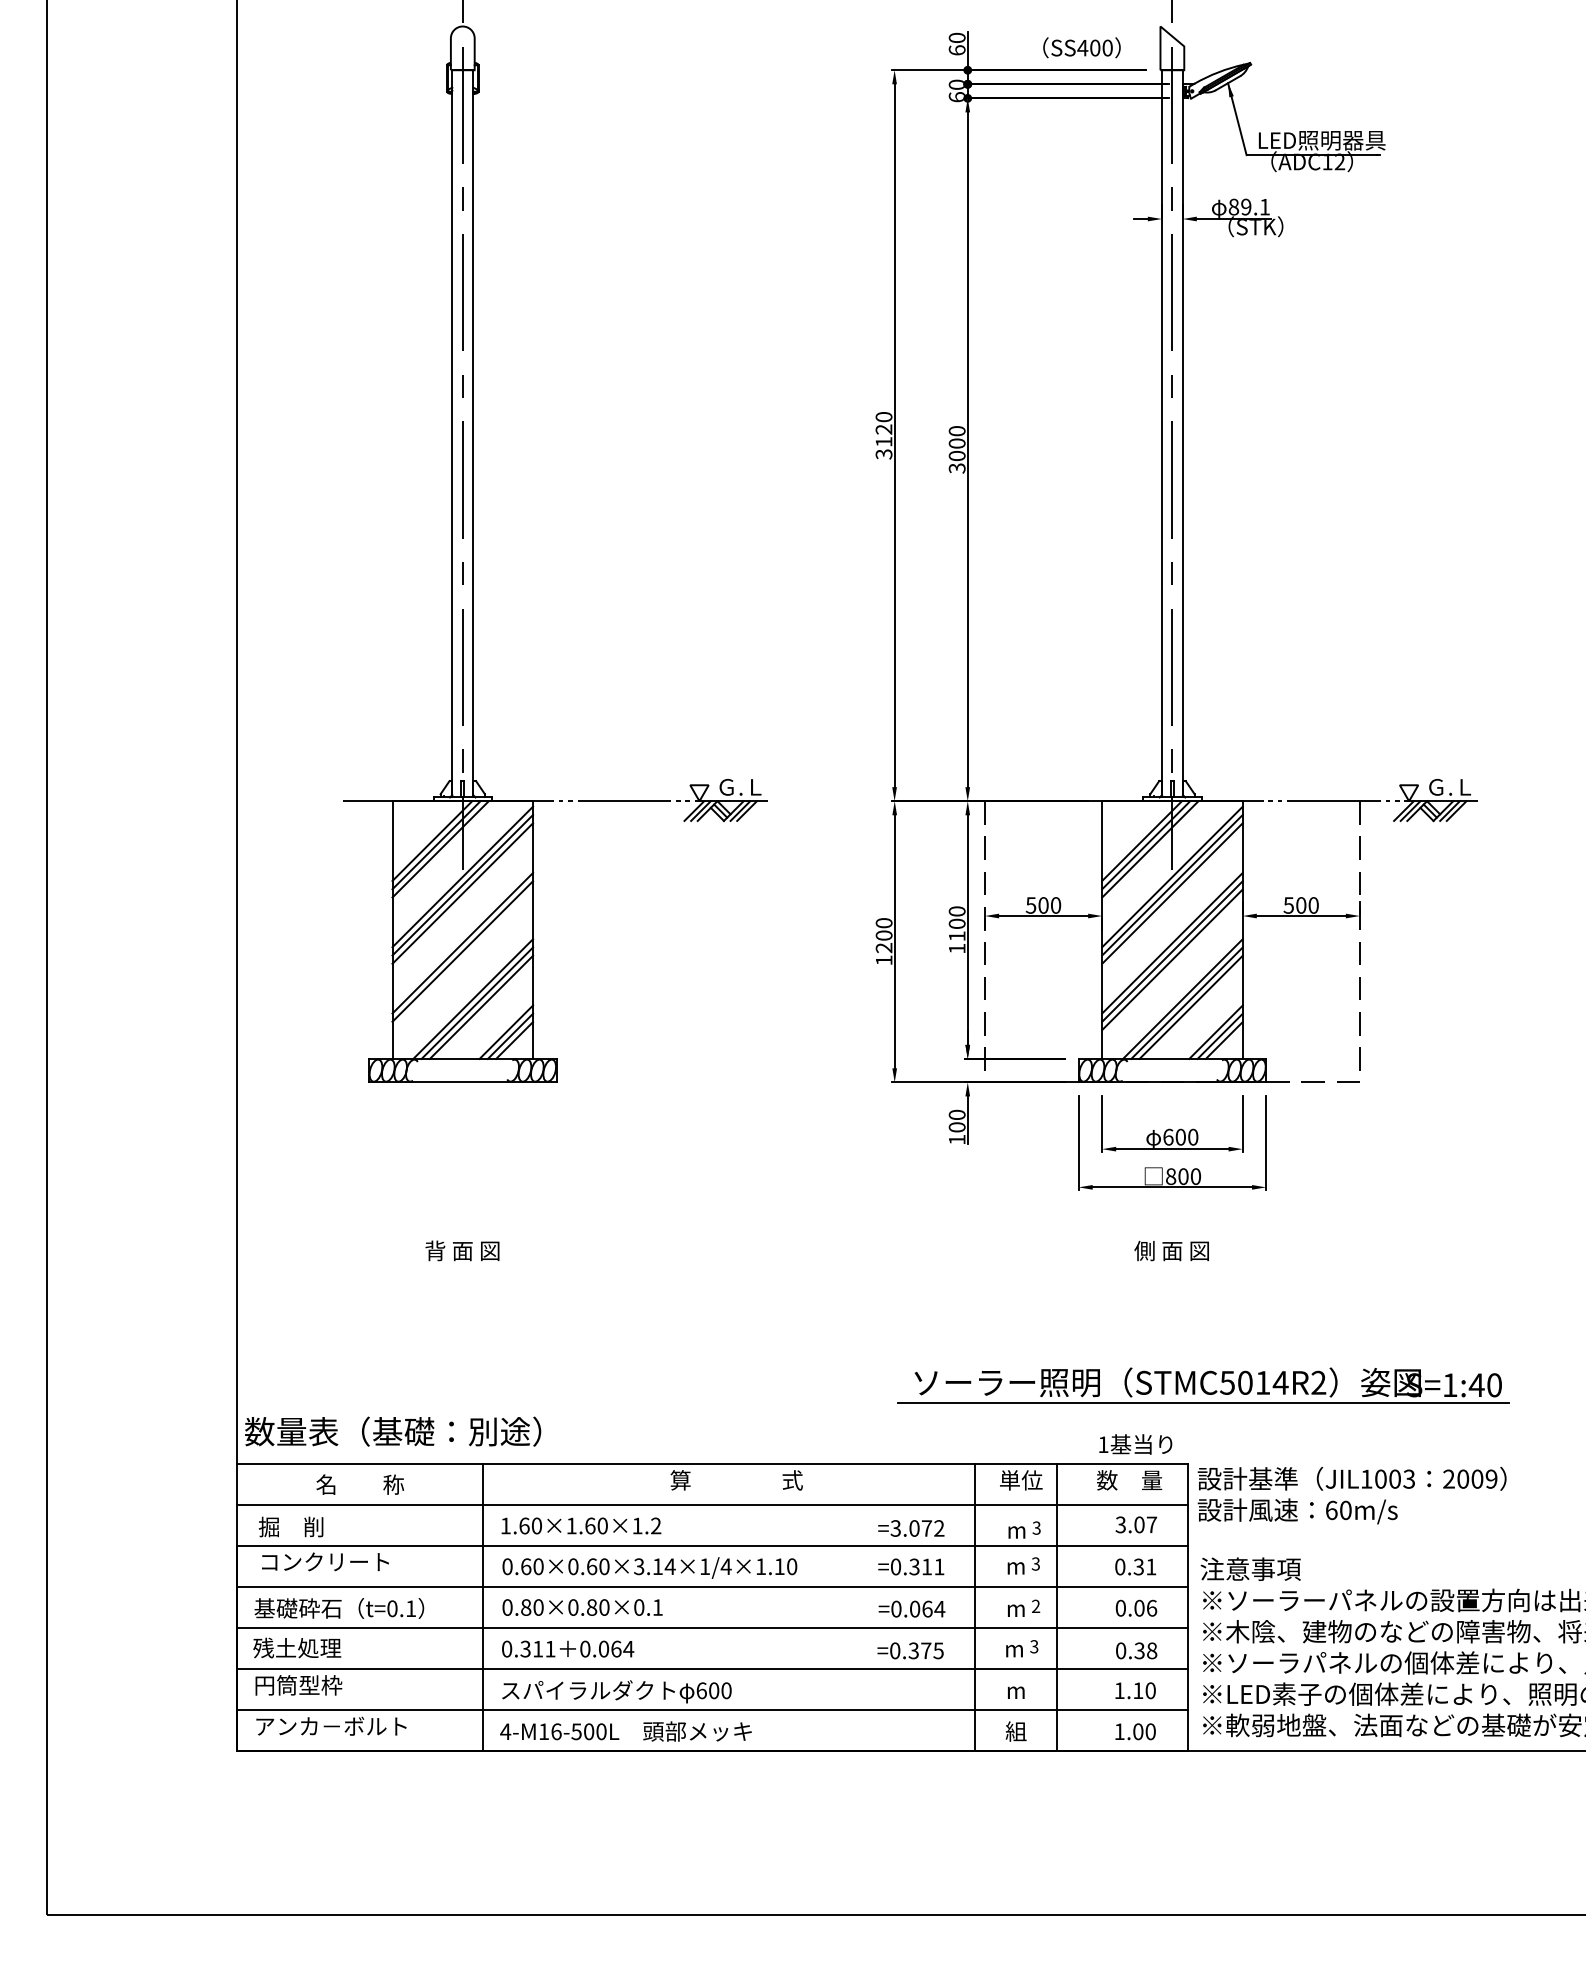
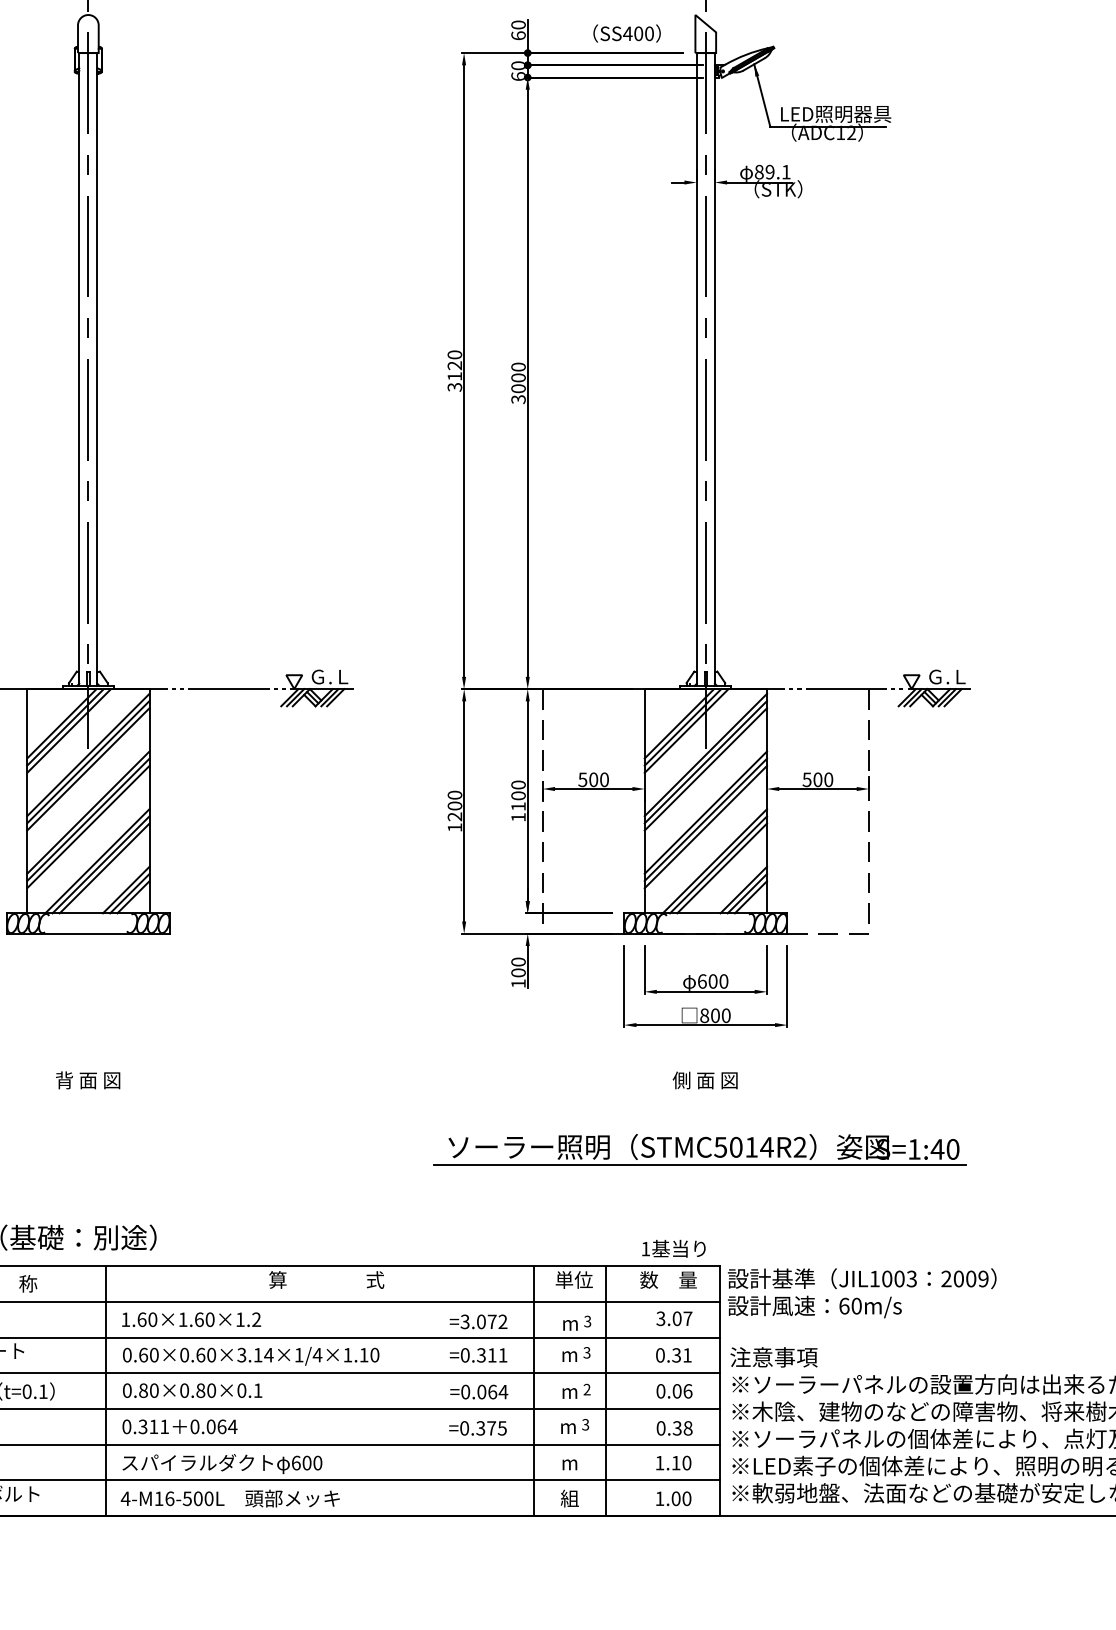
line: (462, 959) -> (88, 826), added
part: (1203, 1385) -> (699, 1149), moved

